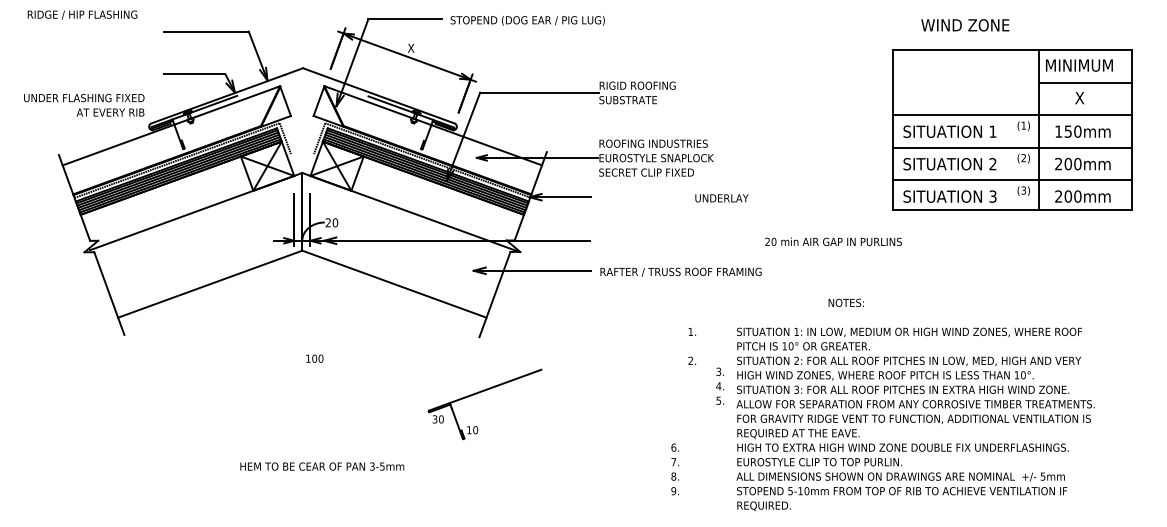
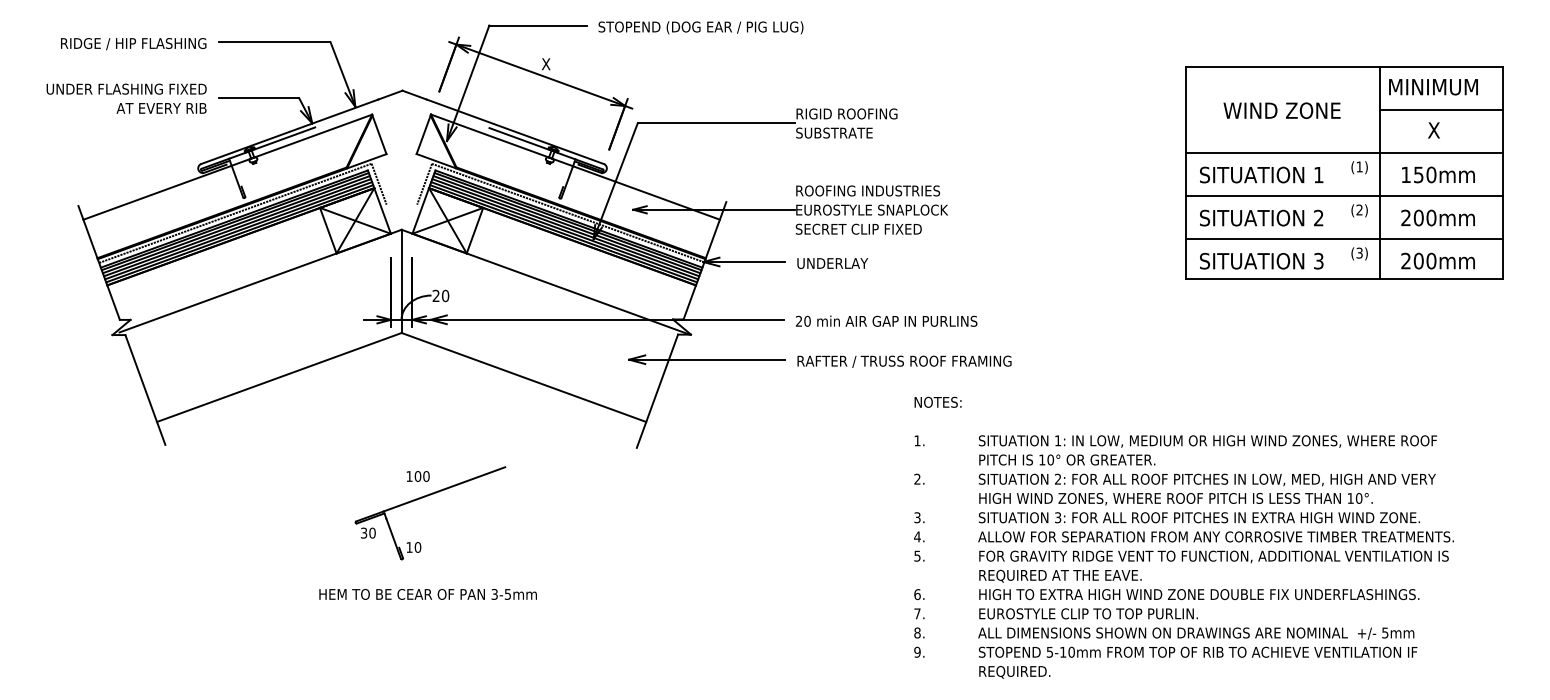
text: (82, 14) -> (133, 43), moved
text: (965, 25) -> (1282, 110), moved
text: (84, 105) -> (126, 99), moved
text: (721, 198) -> (832, 263), moved
text: (833, 241) -> (886, 320), moved
text: (845, 302) -> (937, 401), moved
text: (720, 385) -> (919, 535), moved
part: (479, 393) -> (423, 498), moved
text: (322, 466) -> (428, 594), moved
text: (675, 469) -> (919, 623), moved

